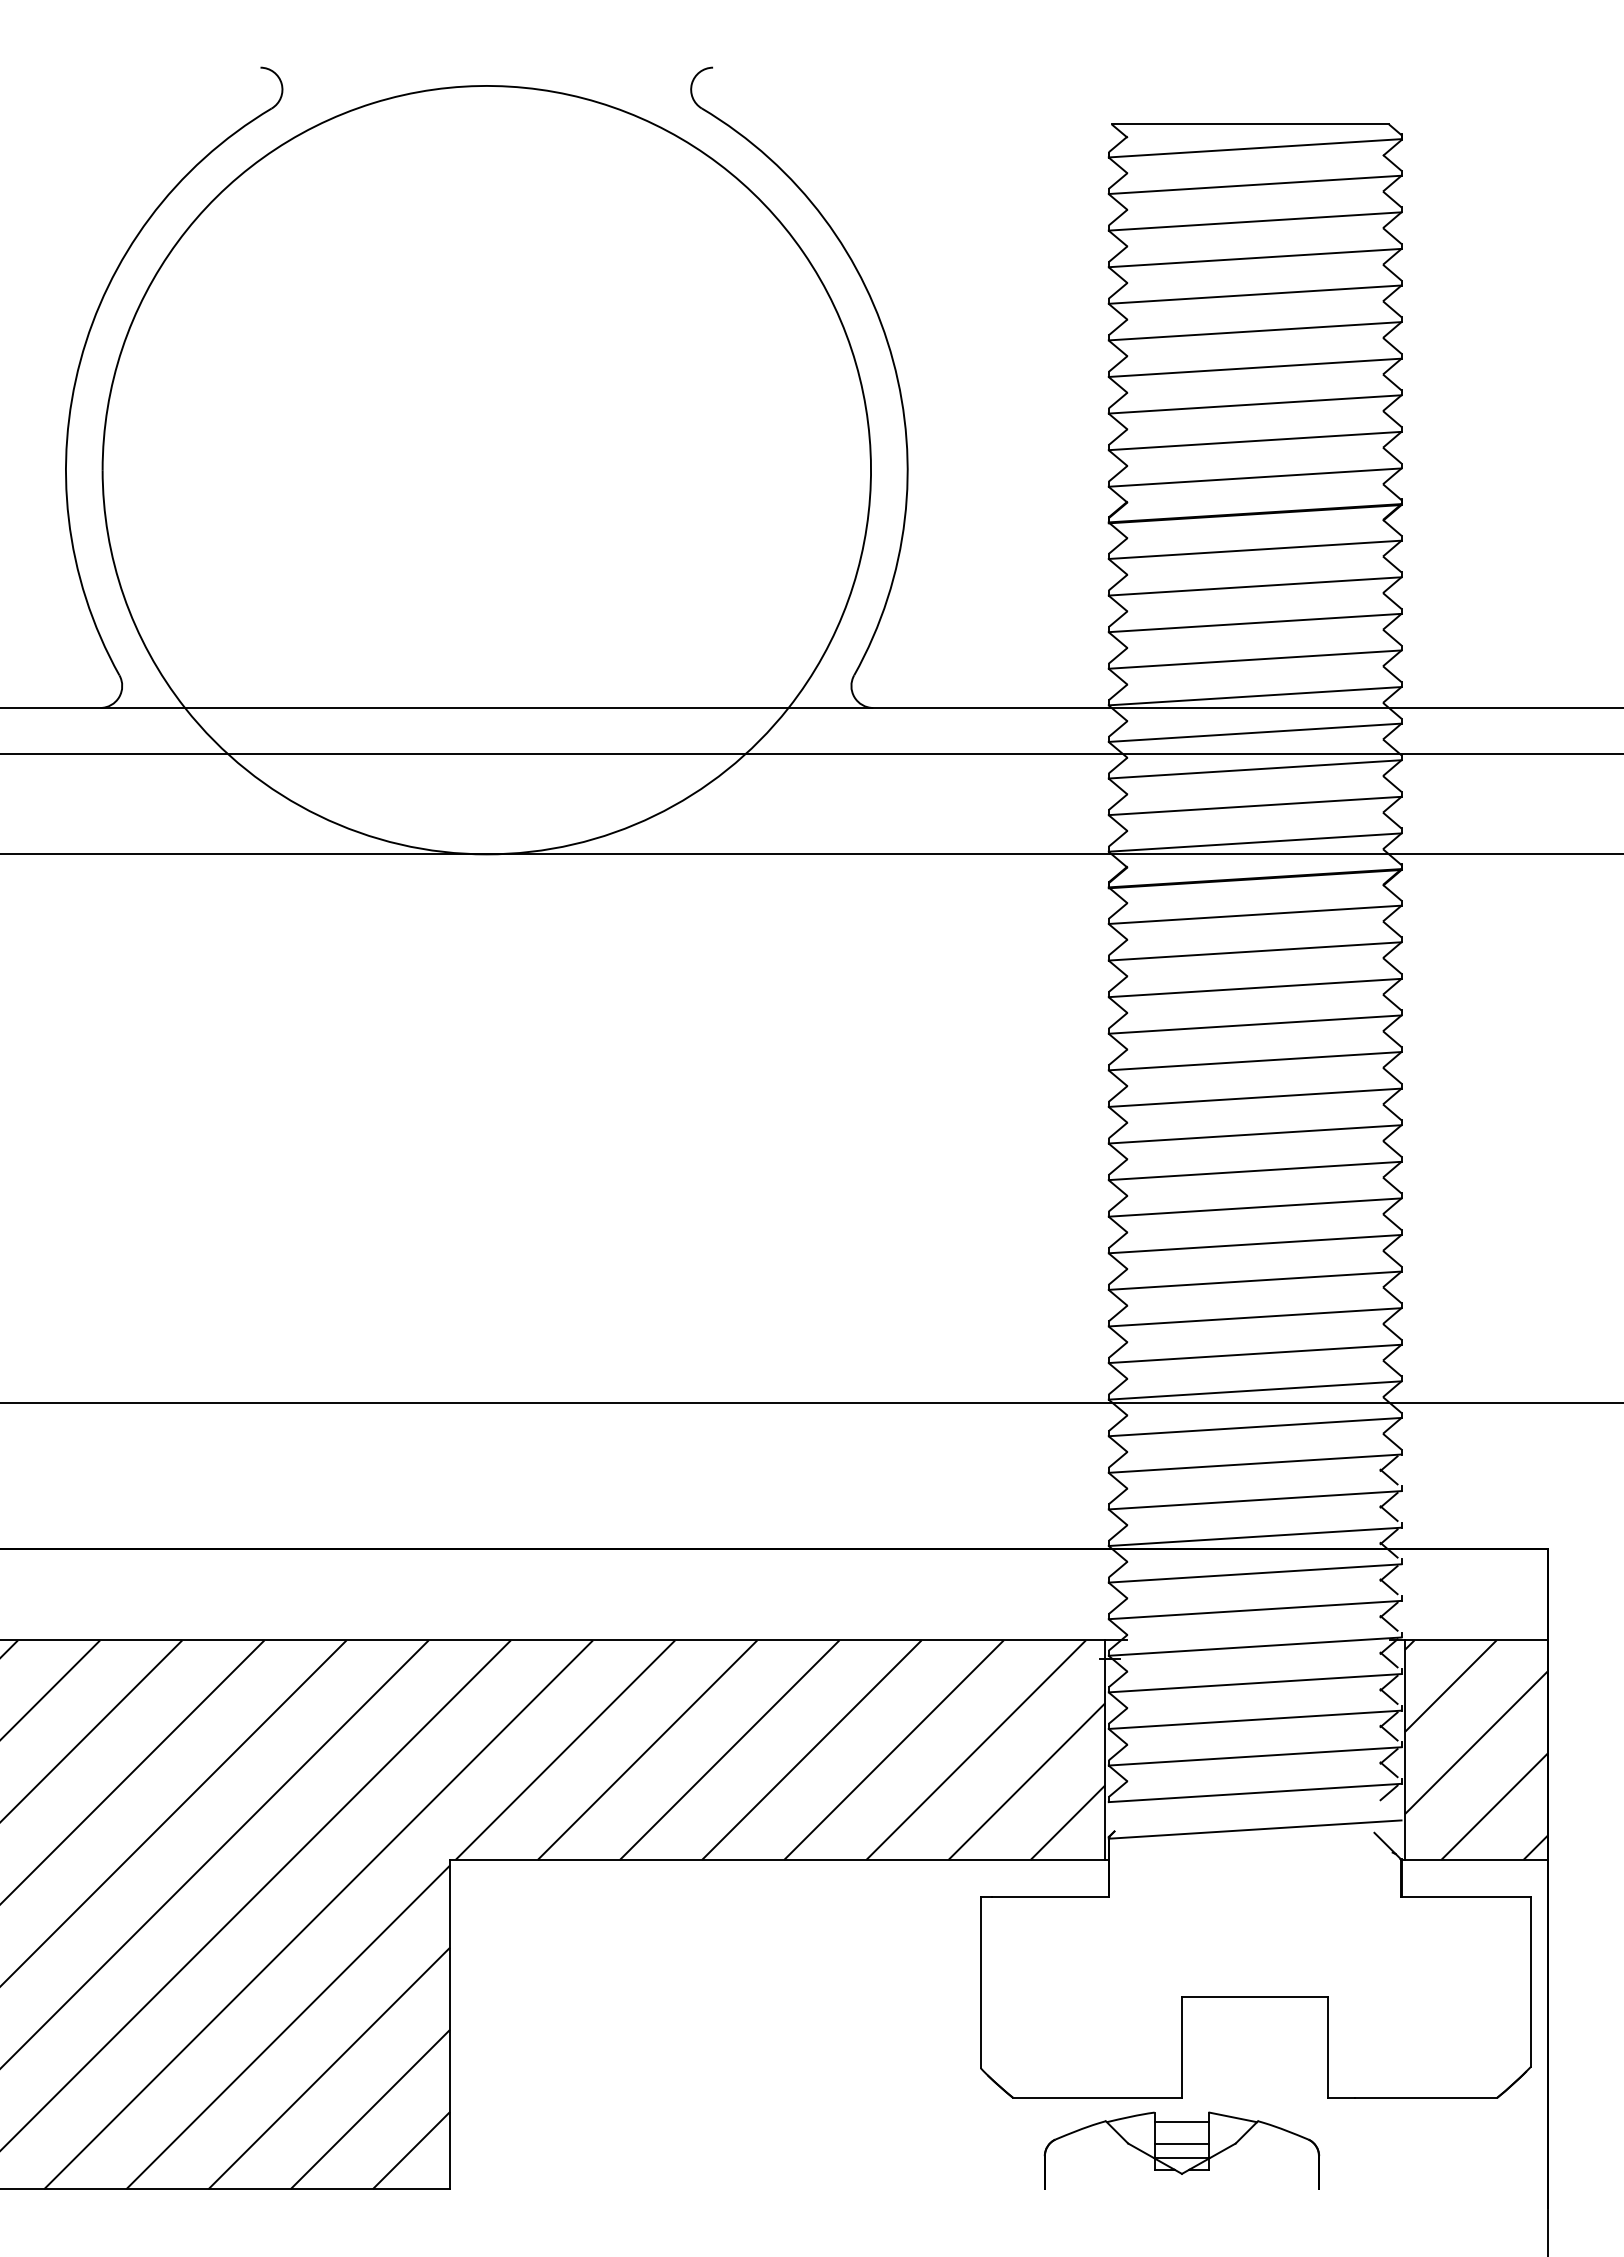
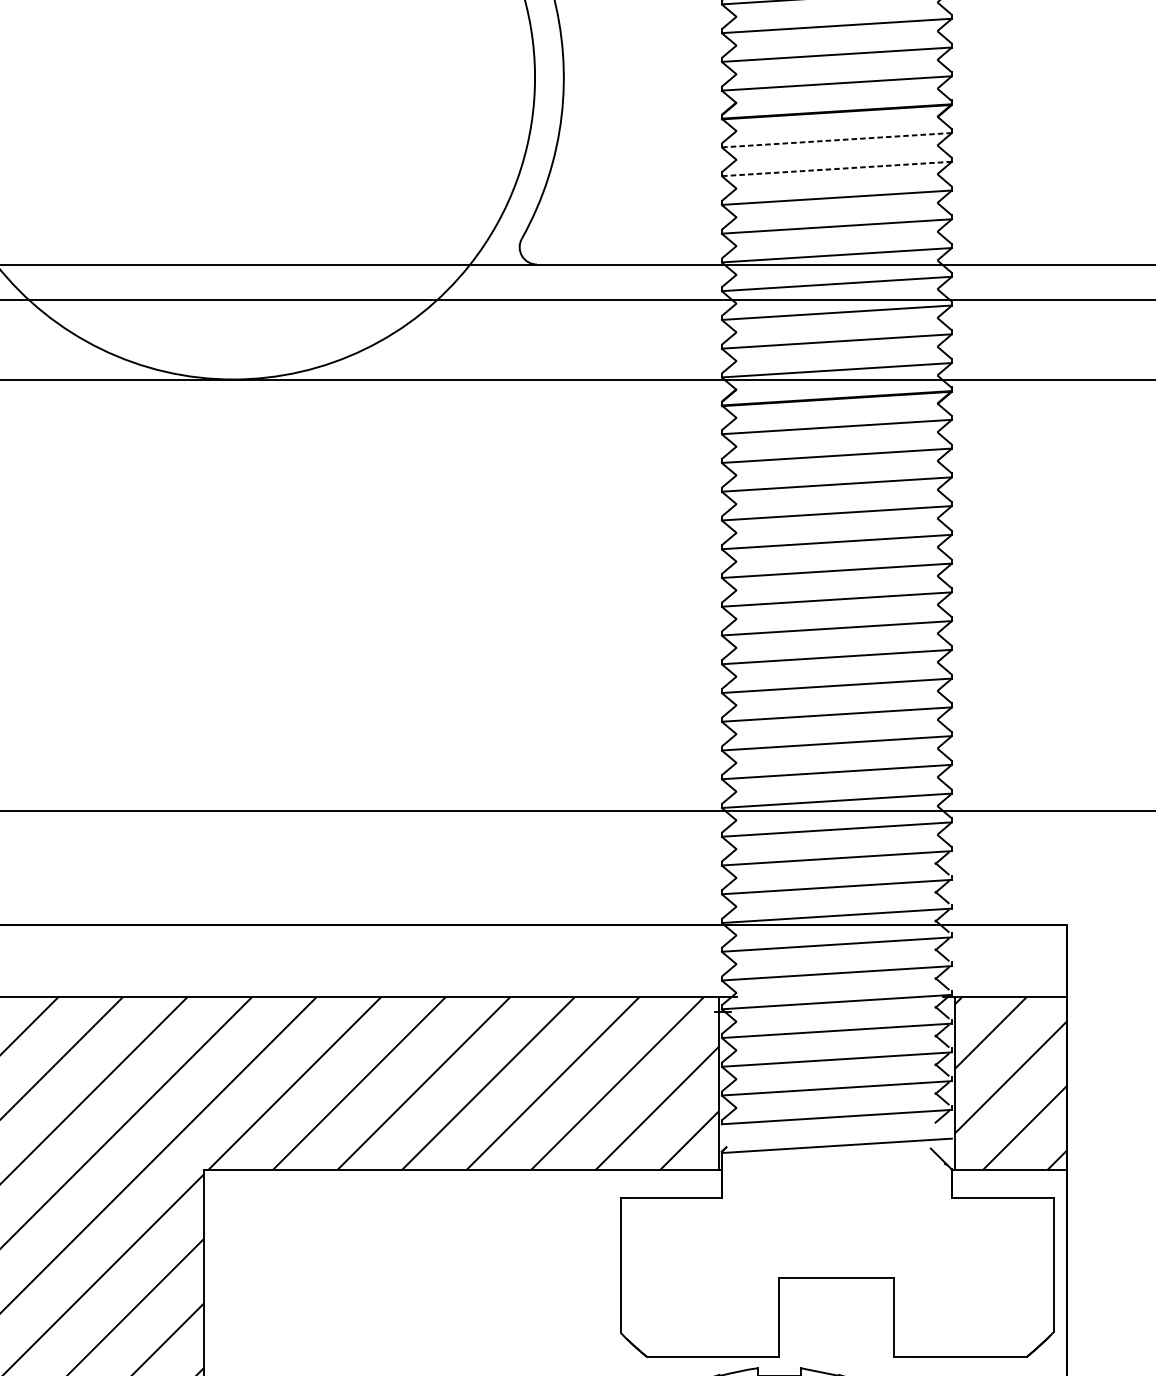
line: (1255, 549) -> (837, 139), solid -> dashed
line: (1255, 586) -> (837, 169), solid -> dashed

